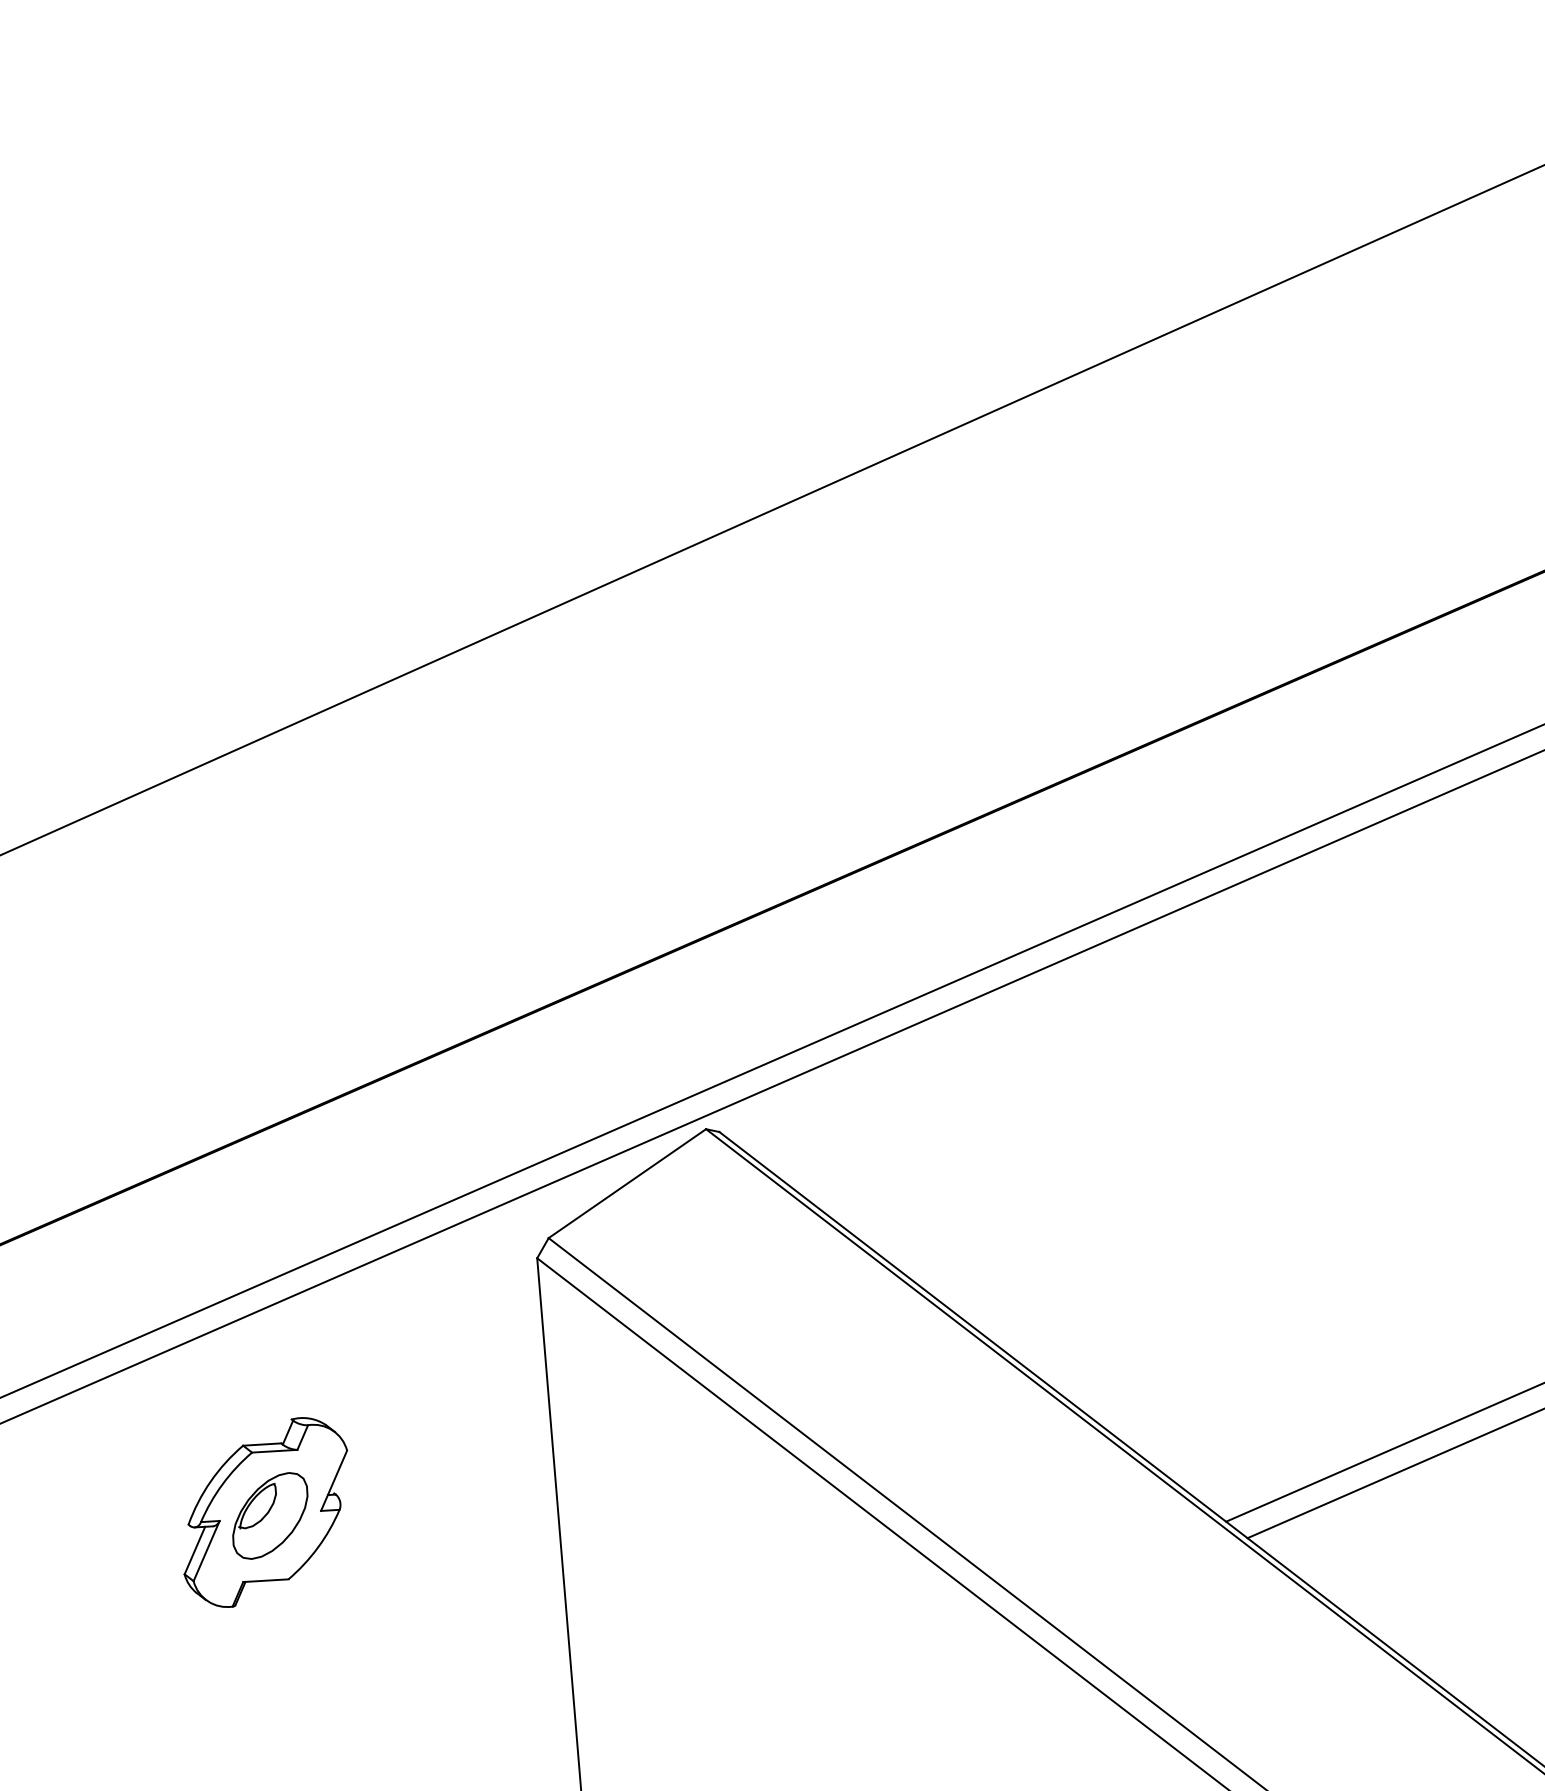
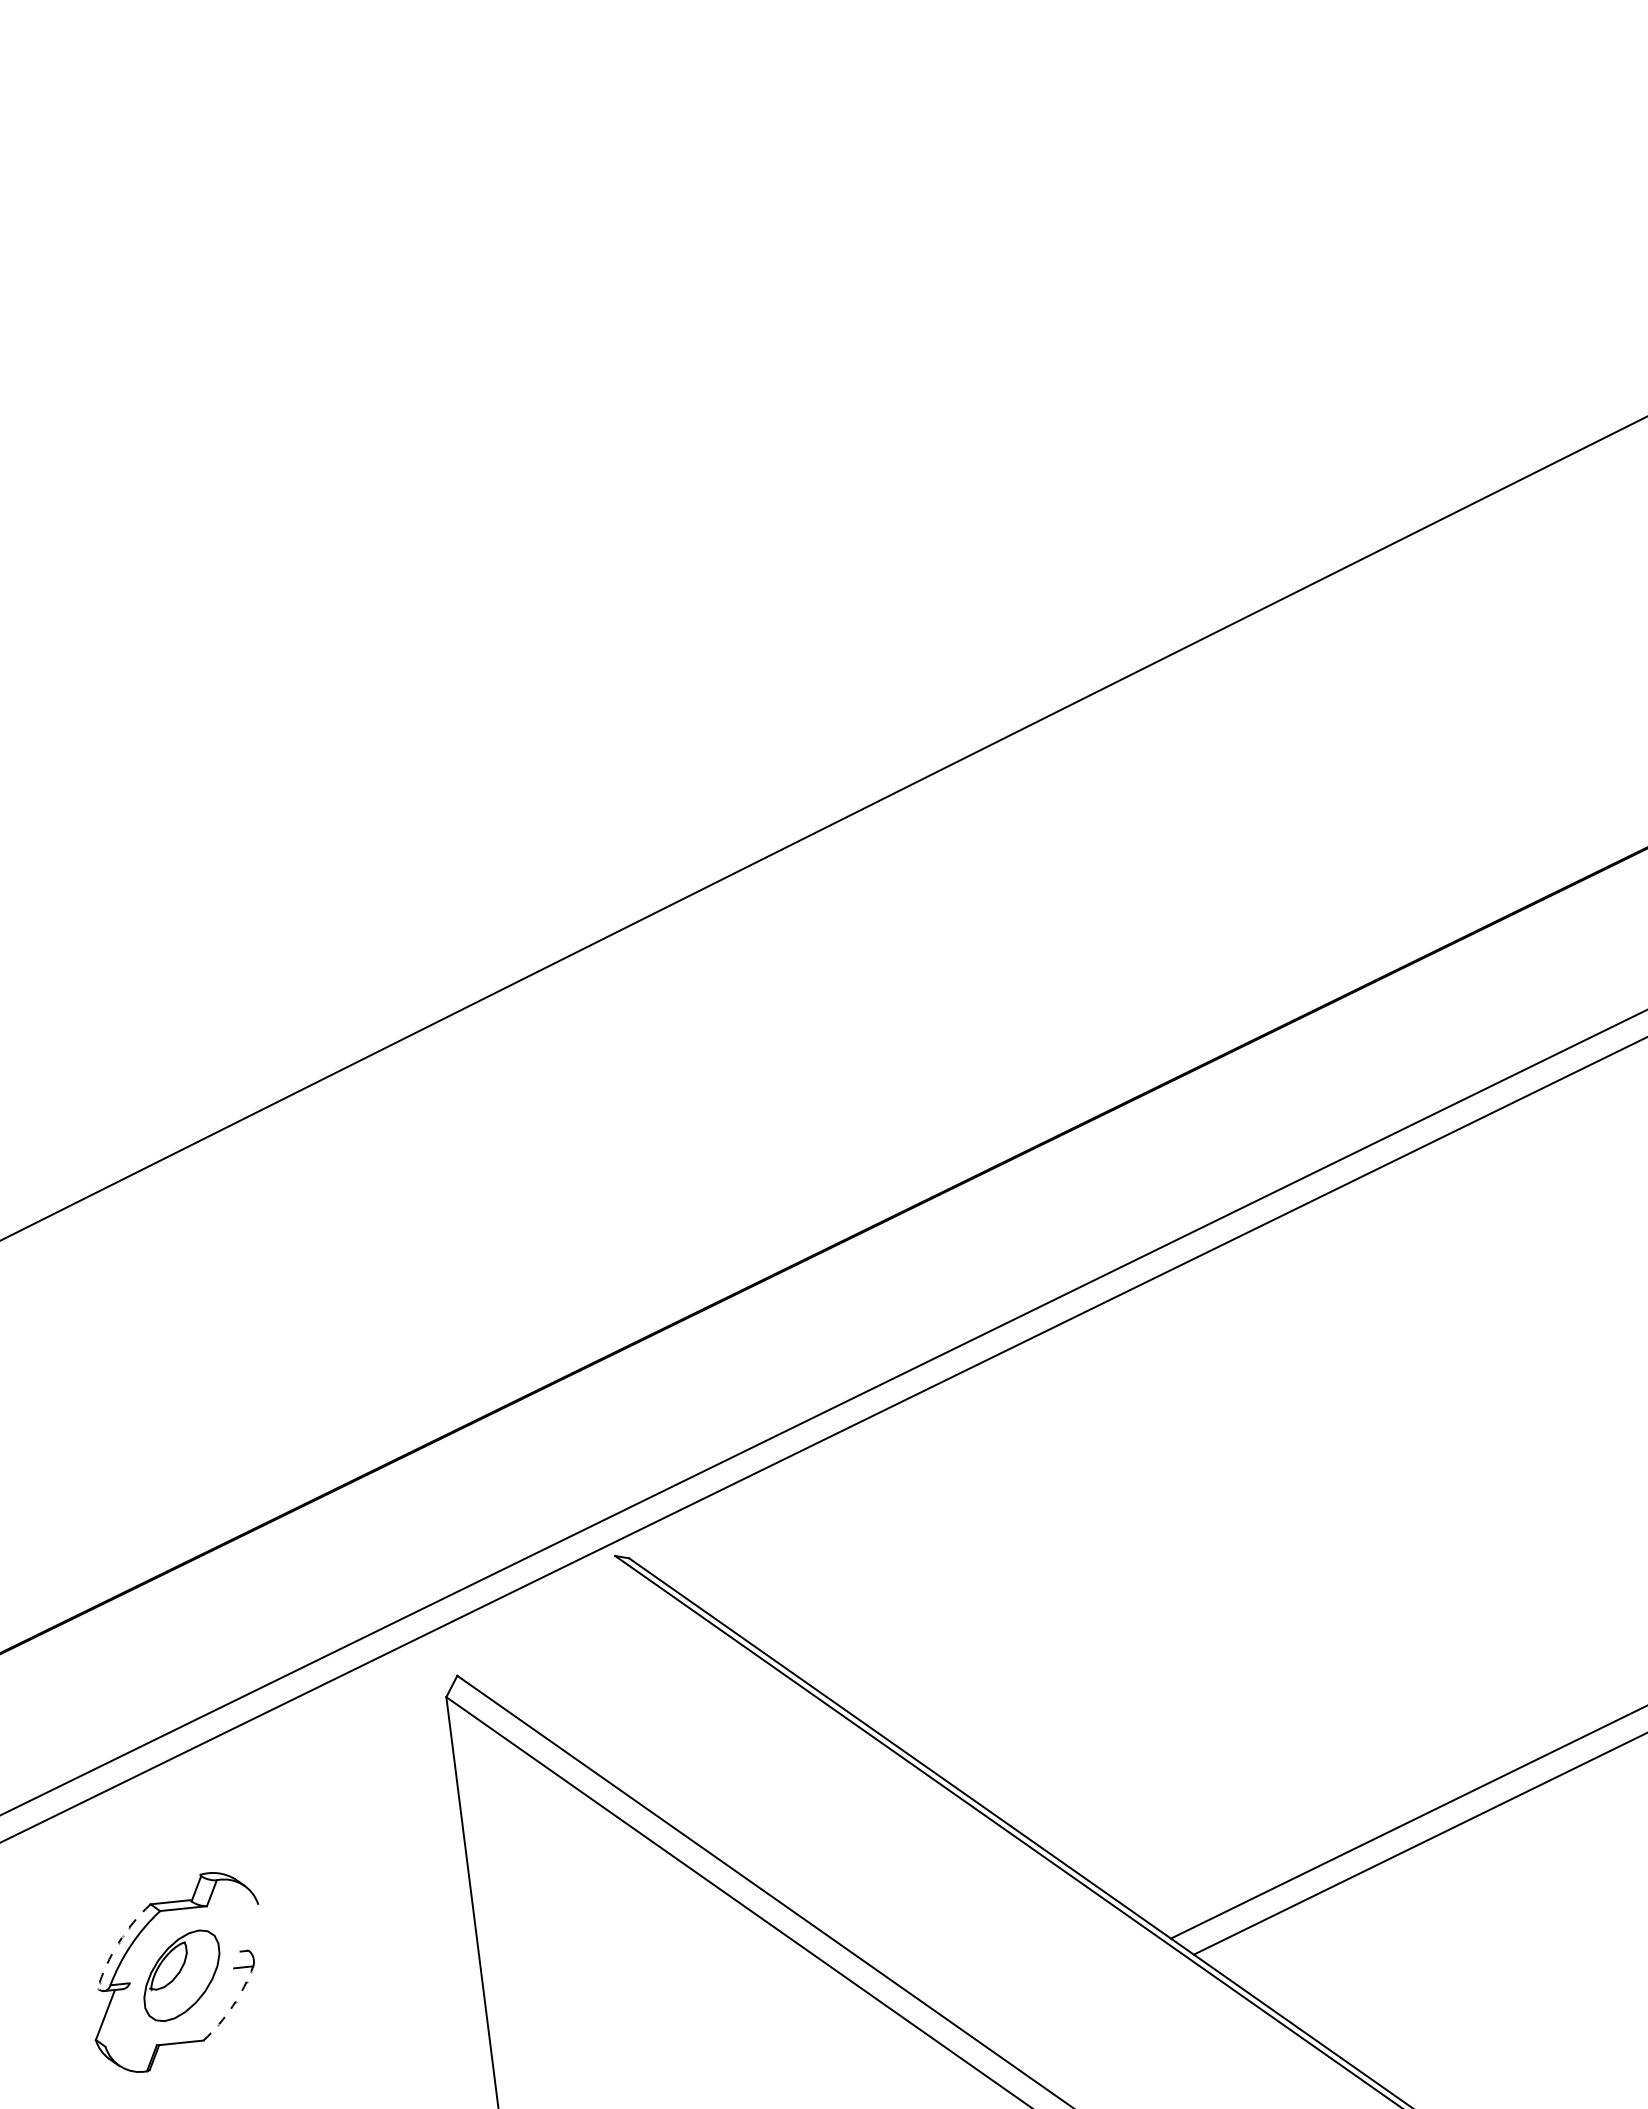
line: (627, 1183) -> (536, 1615), removed
line: (334, 1480) -> (246, 1936), removed
arc: (210, 1481) -> (118, 1942), solid -> dashed
arc: (317, 1547) -> (232, 2006), solid -> dashed
line: (206, 1550) -> (117, 2014), removed

